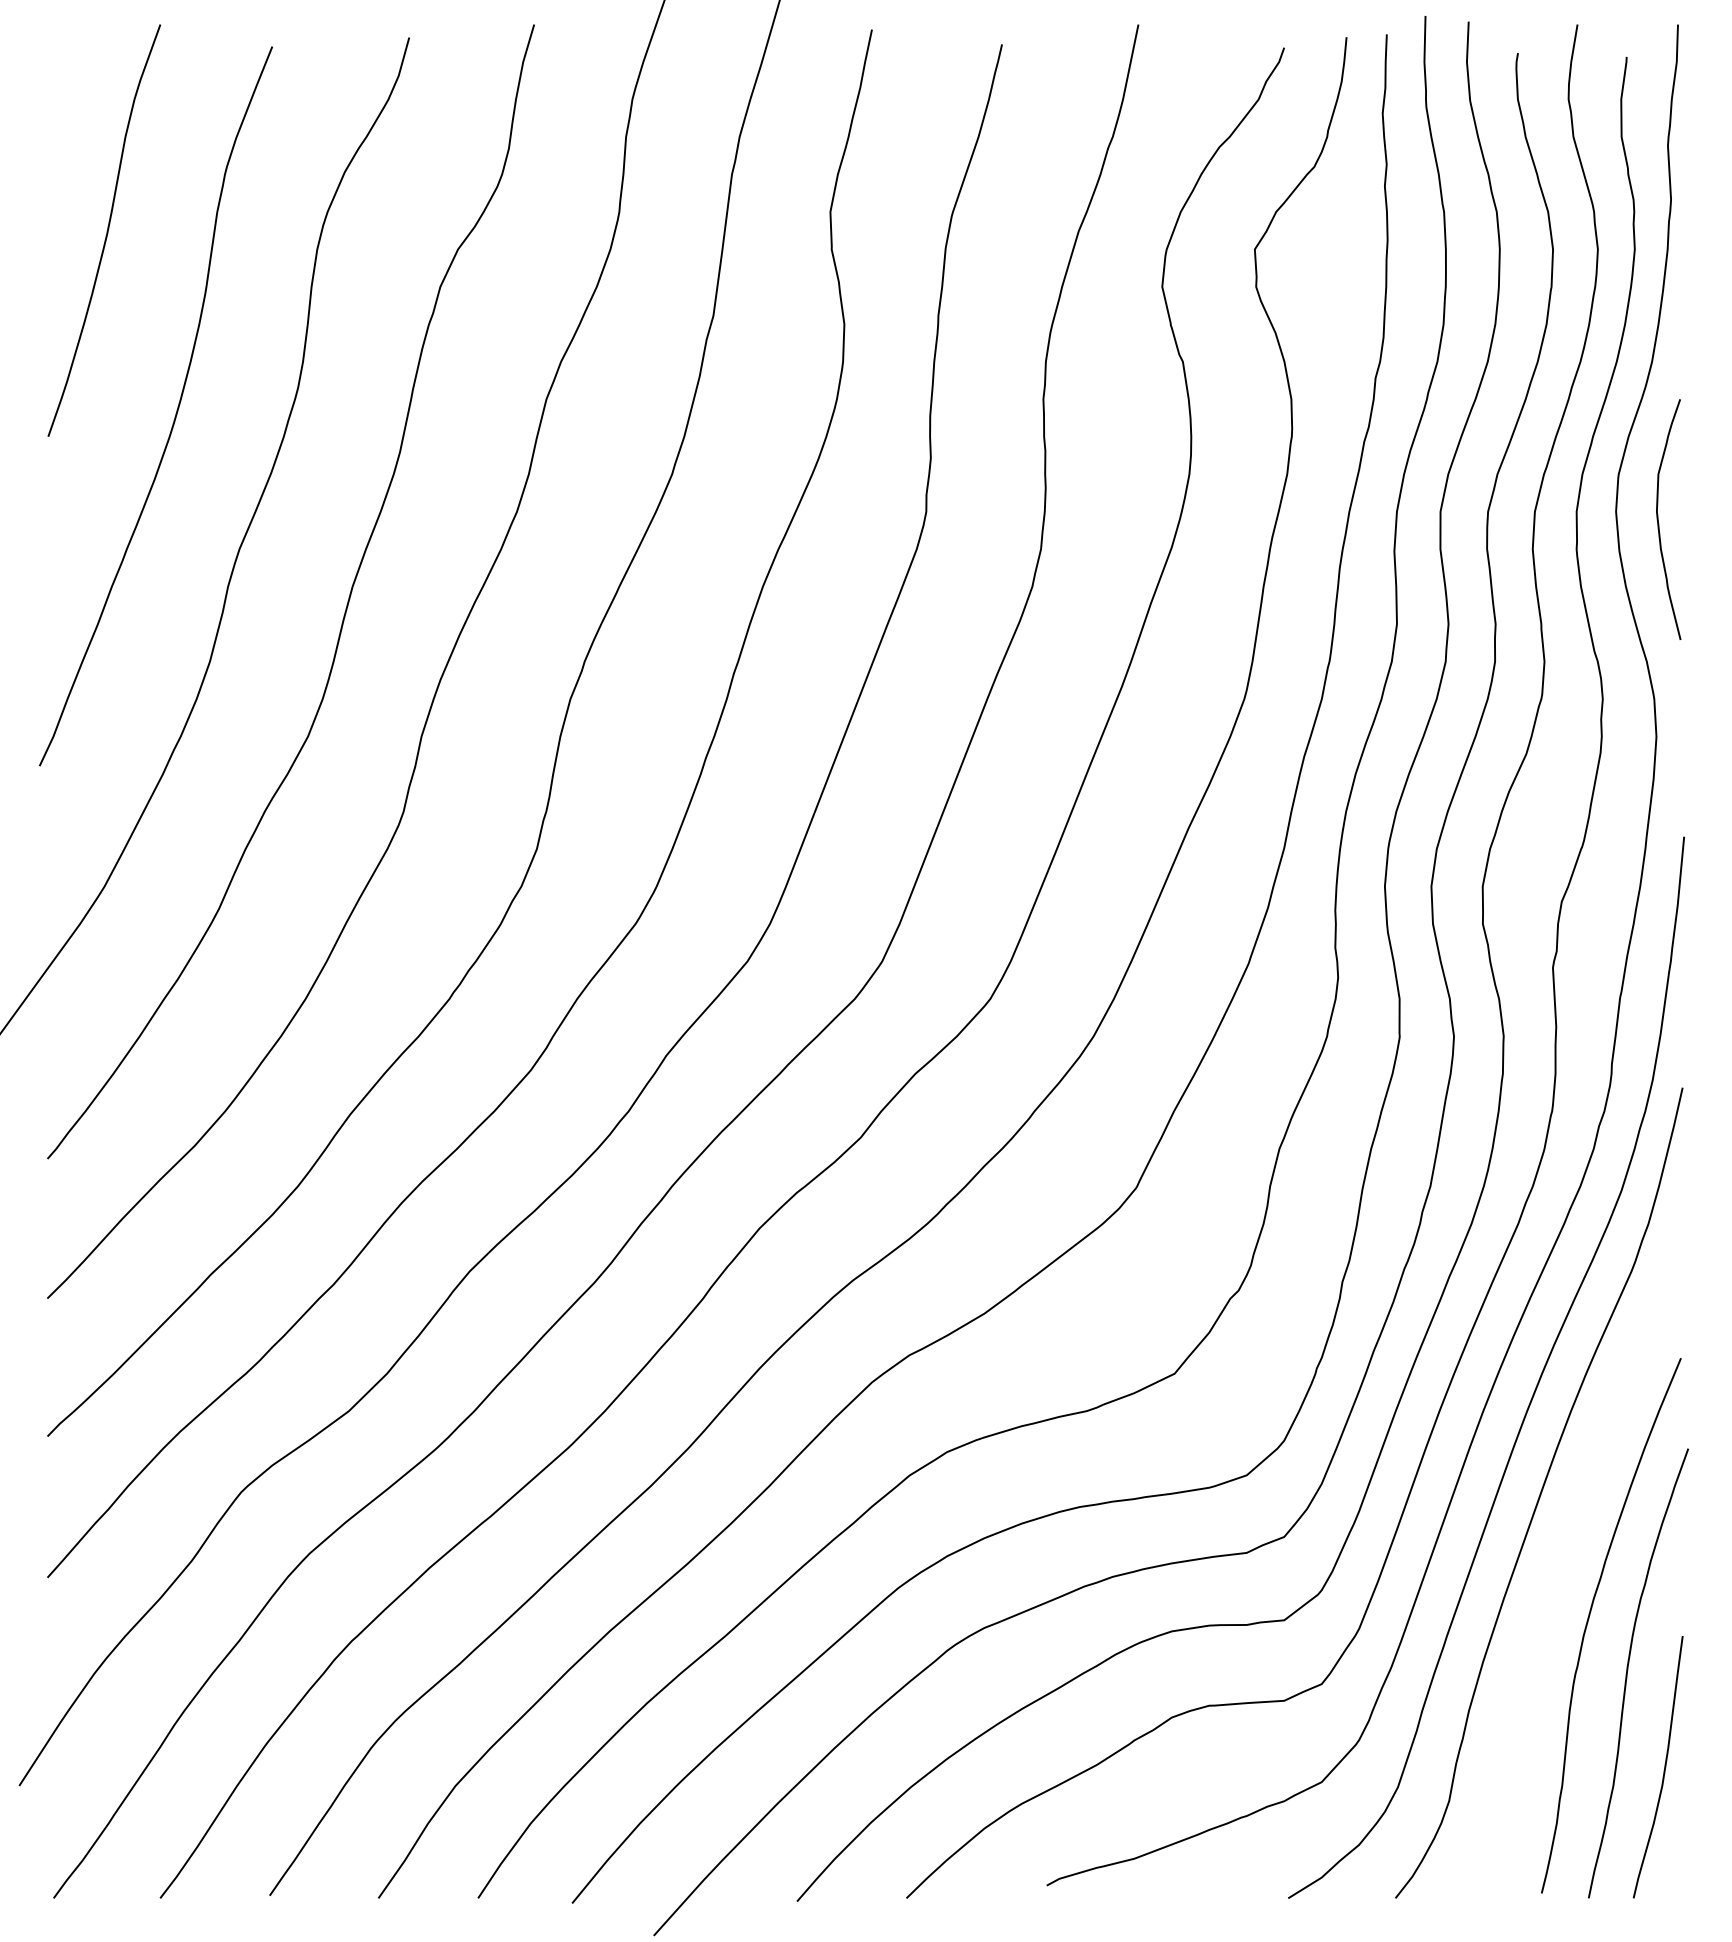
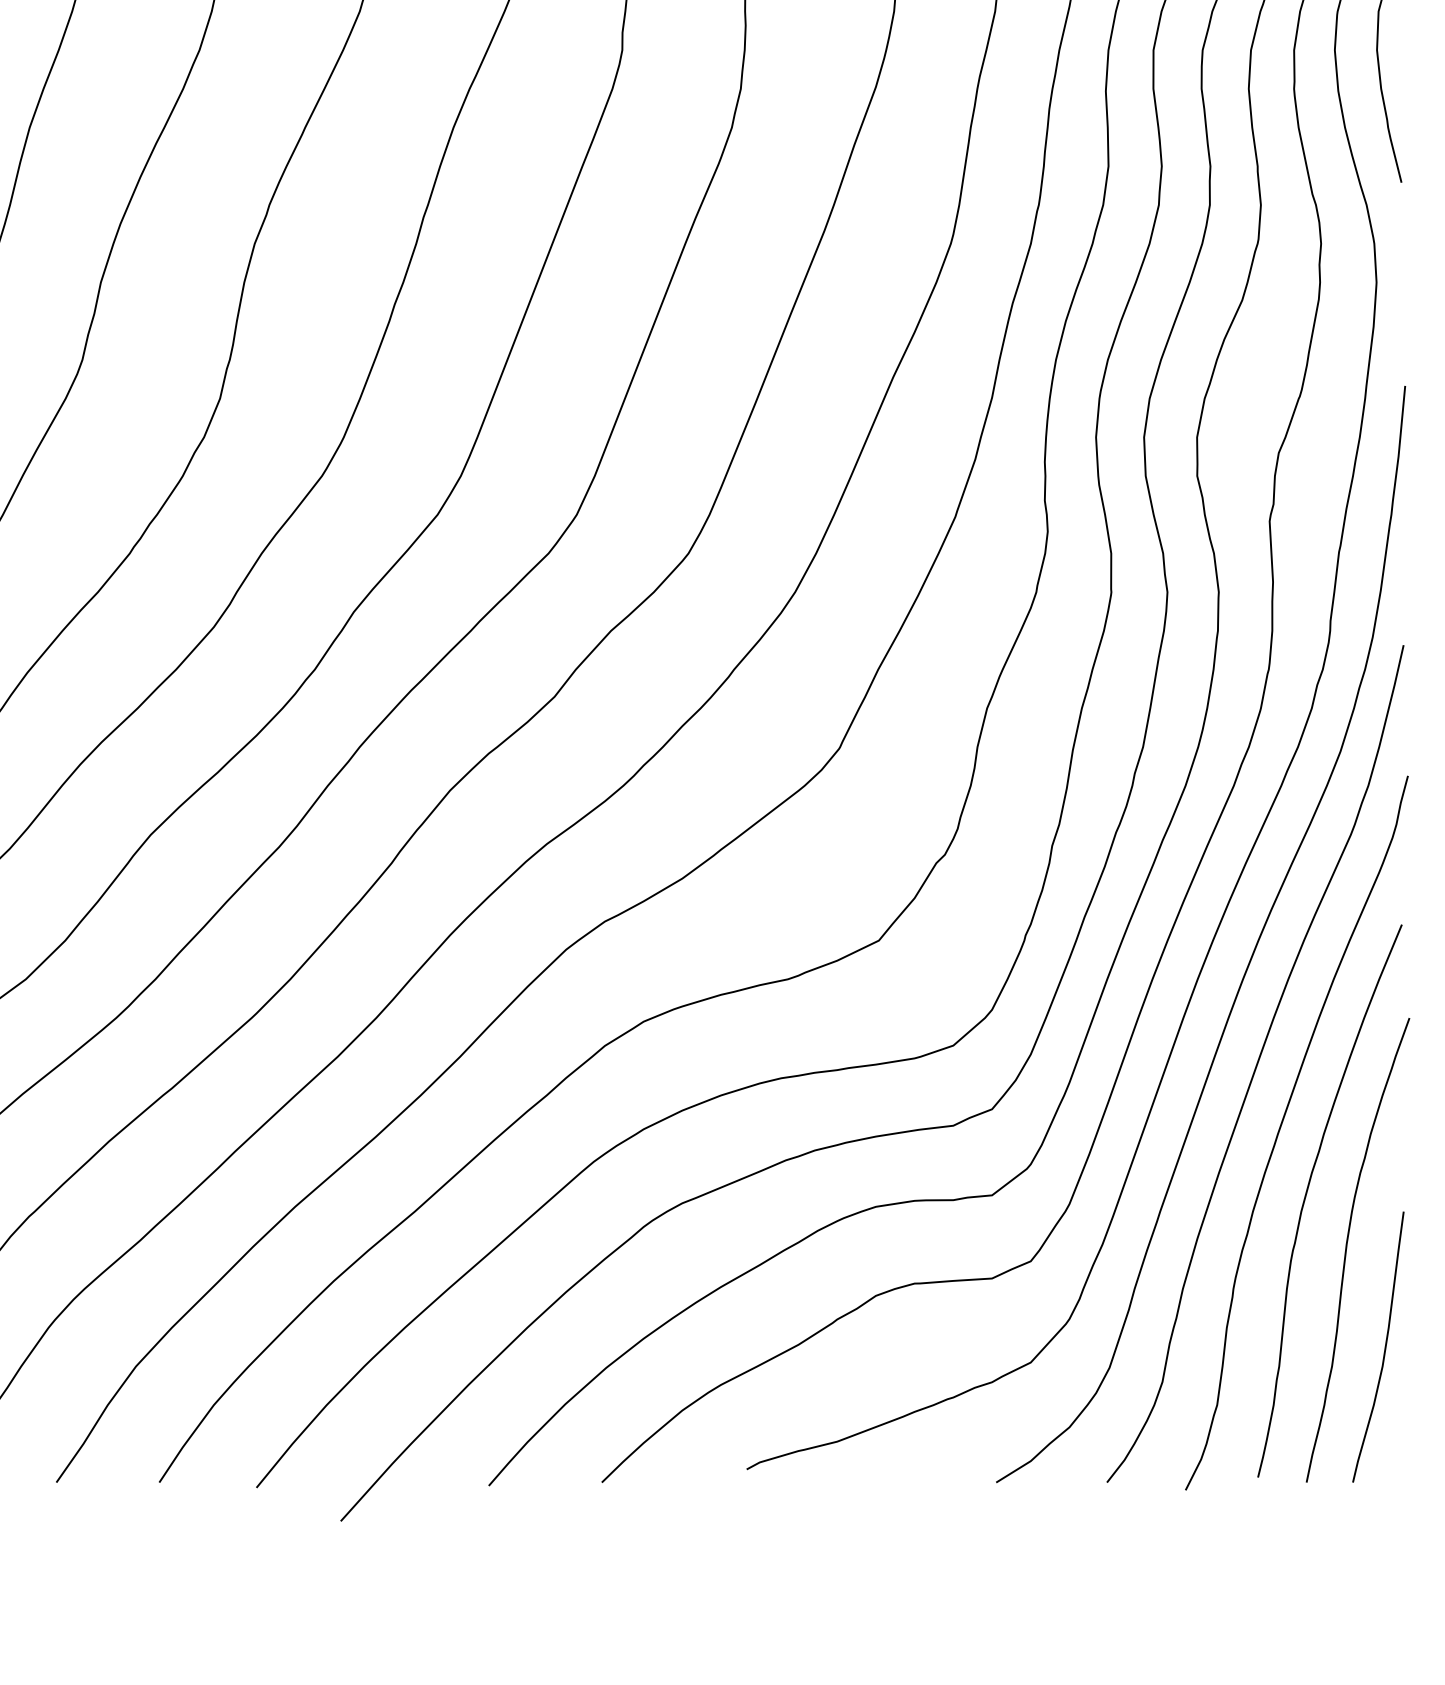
curve: (1564, 1554) -> (1281, 1127), added

